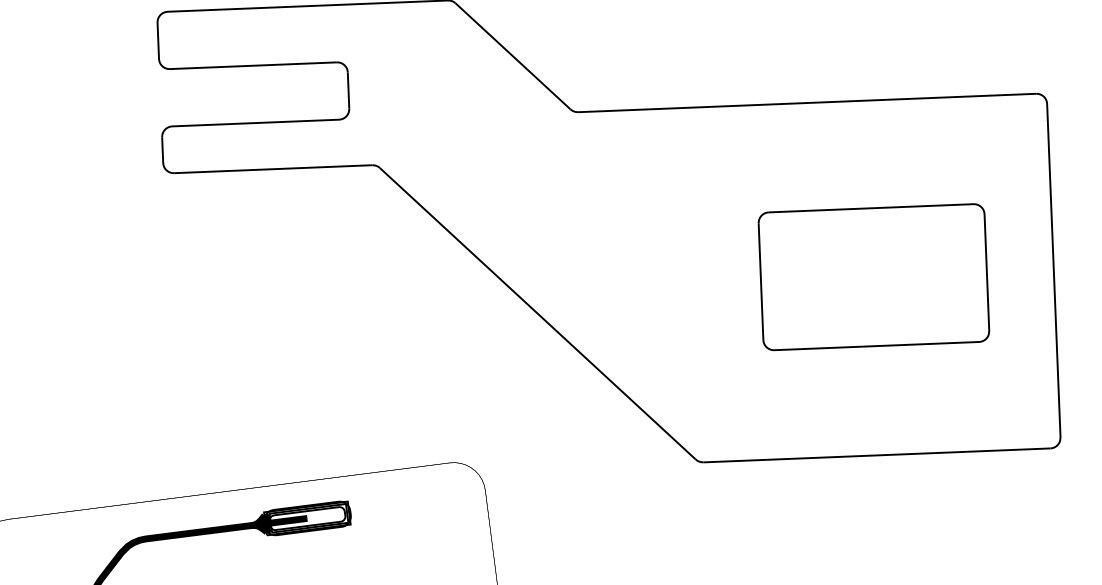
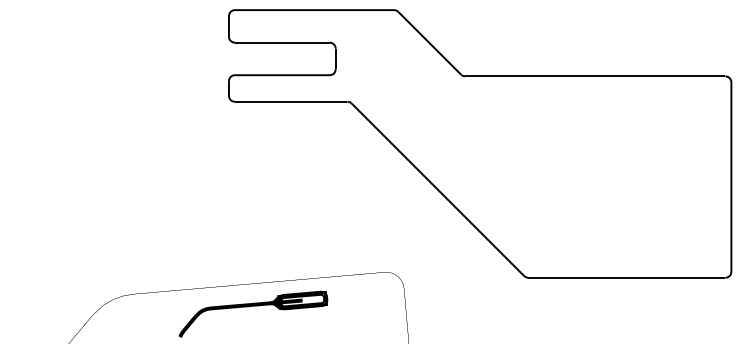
part: (874, 276) -> (629, 176), removed

